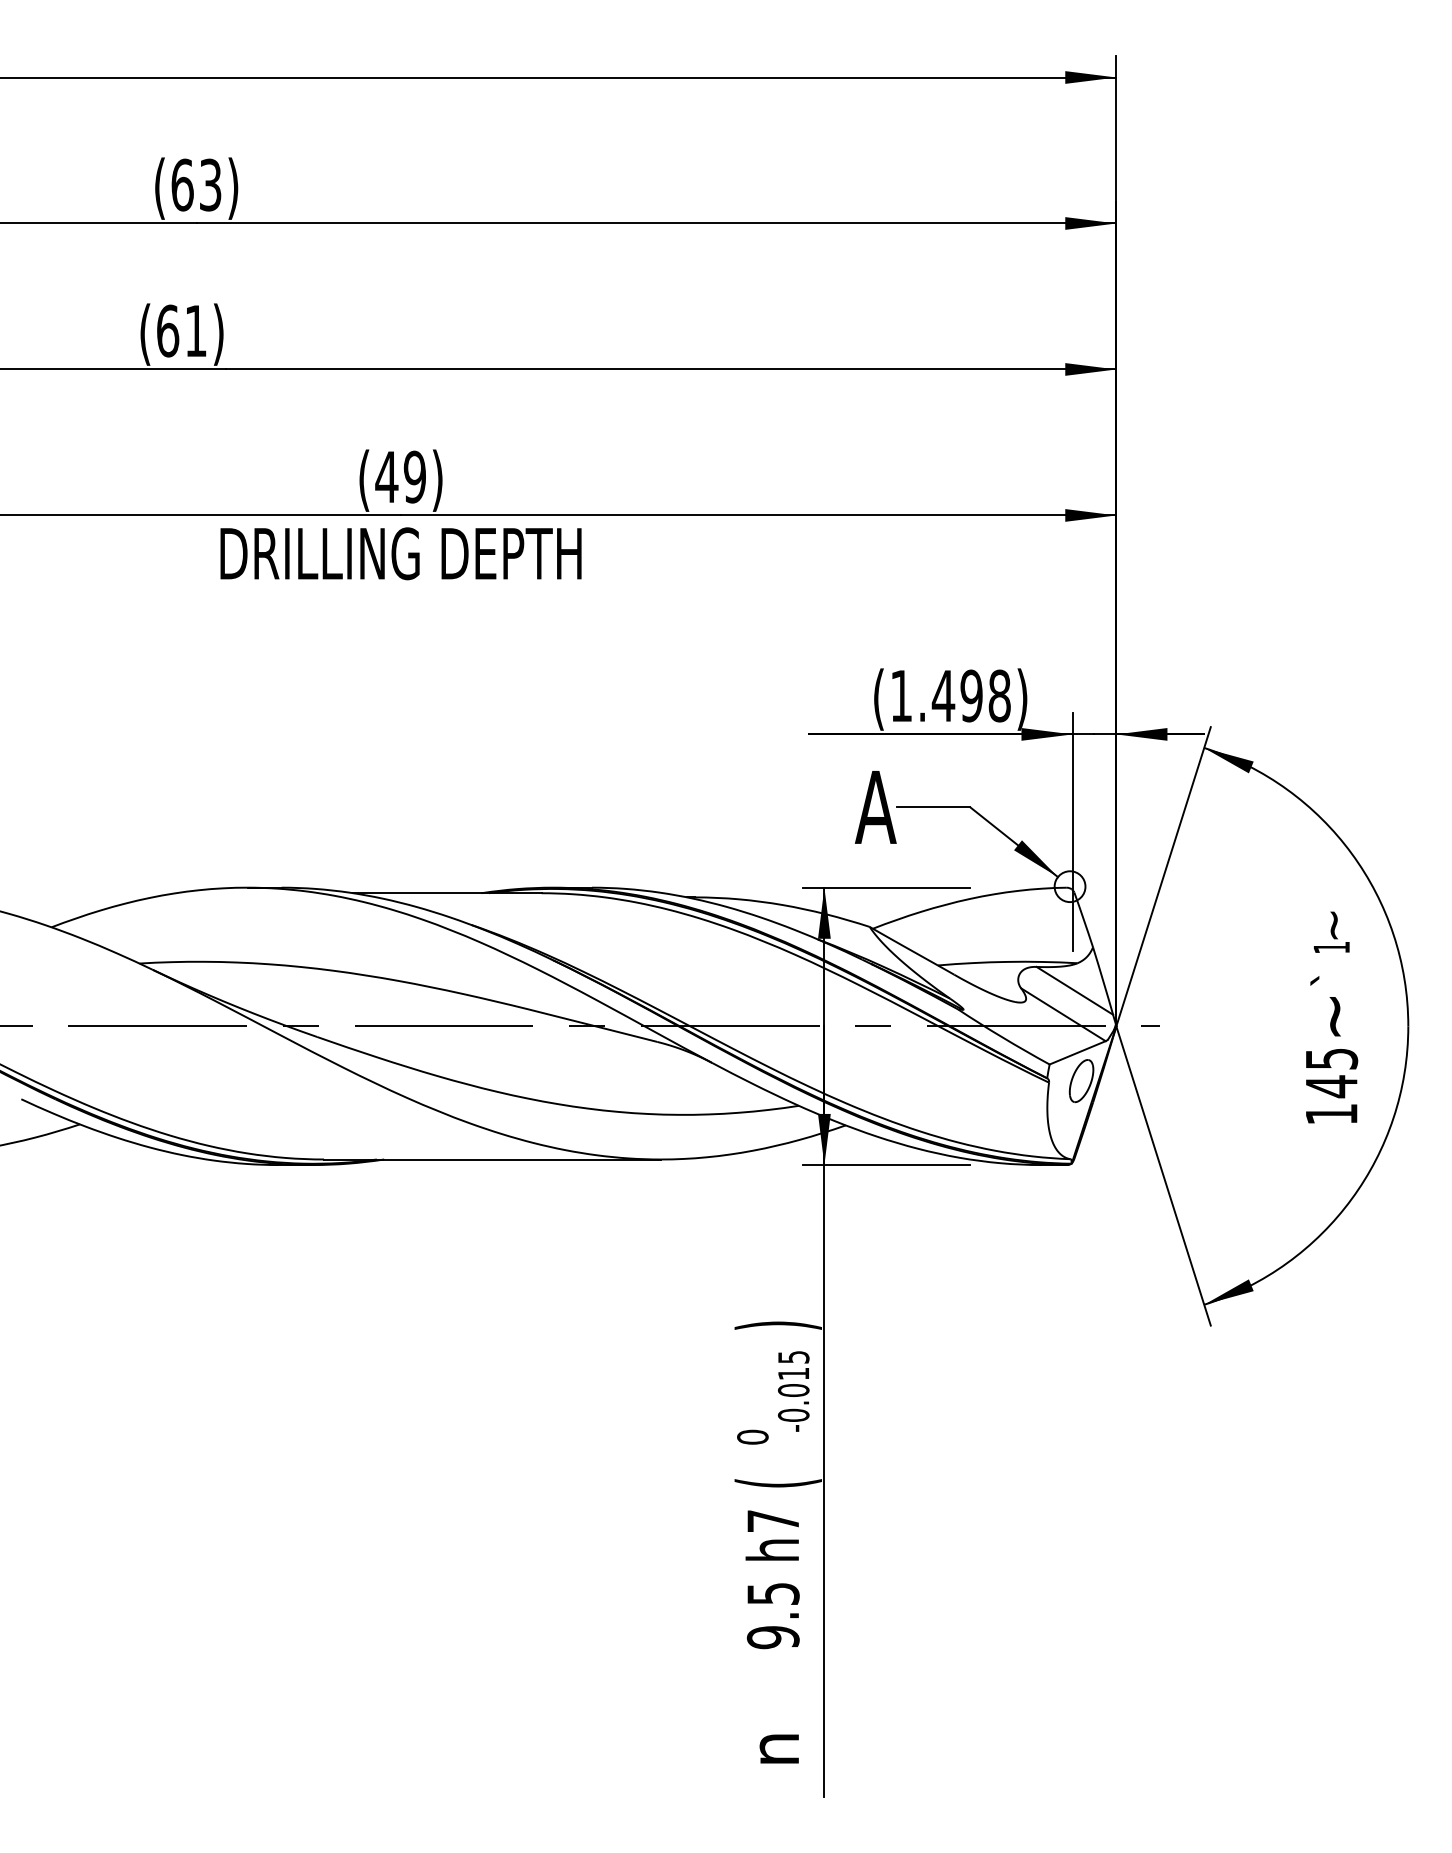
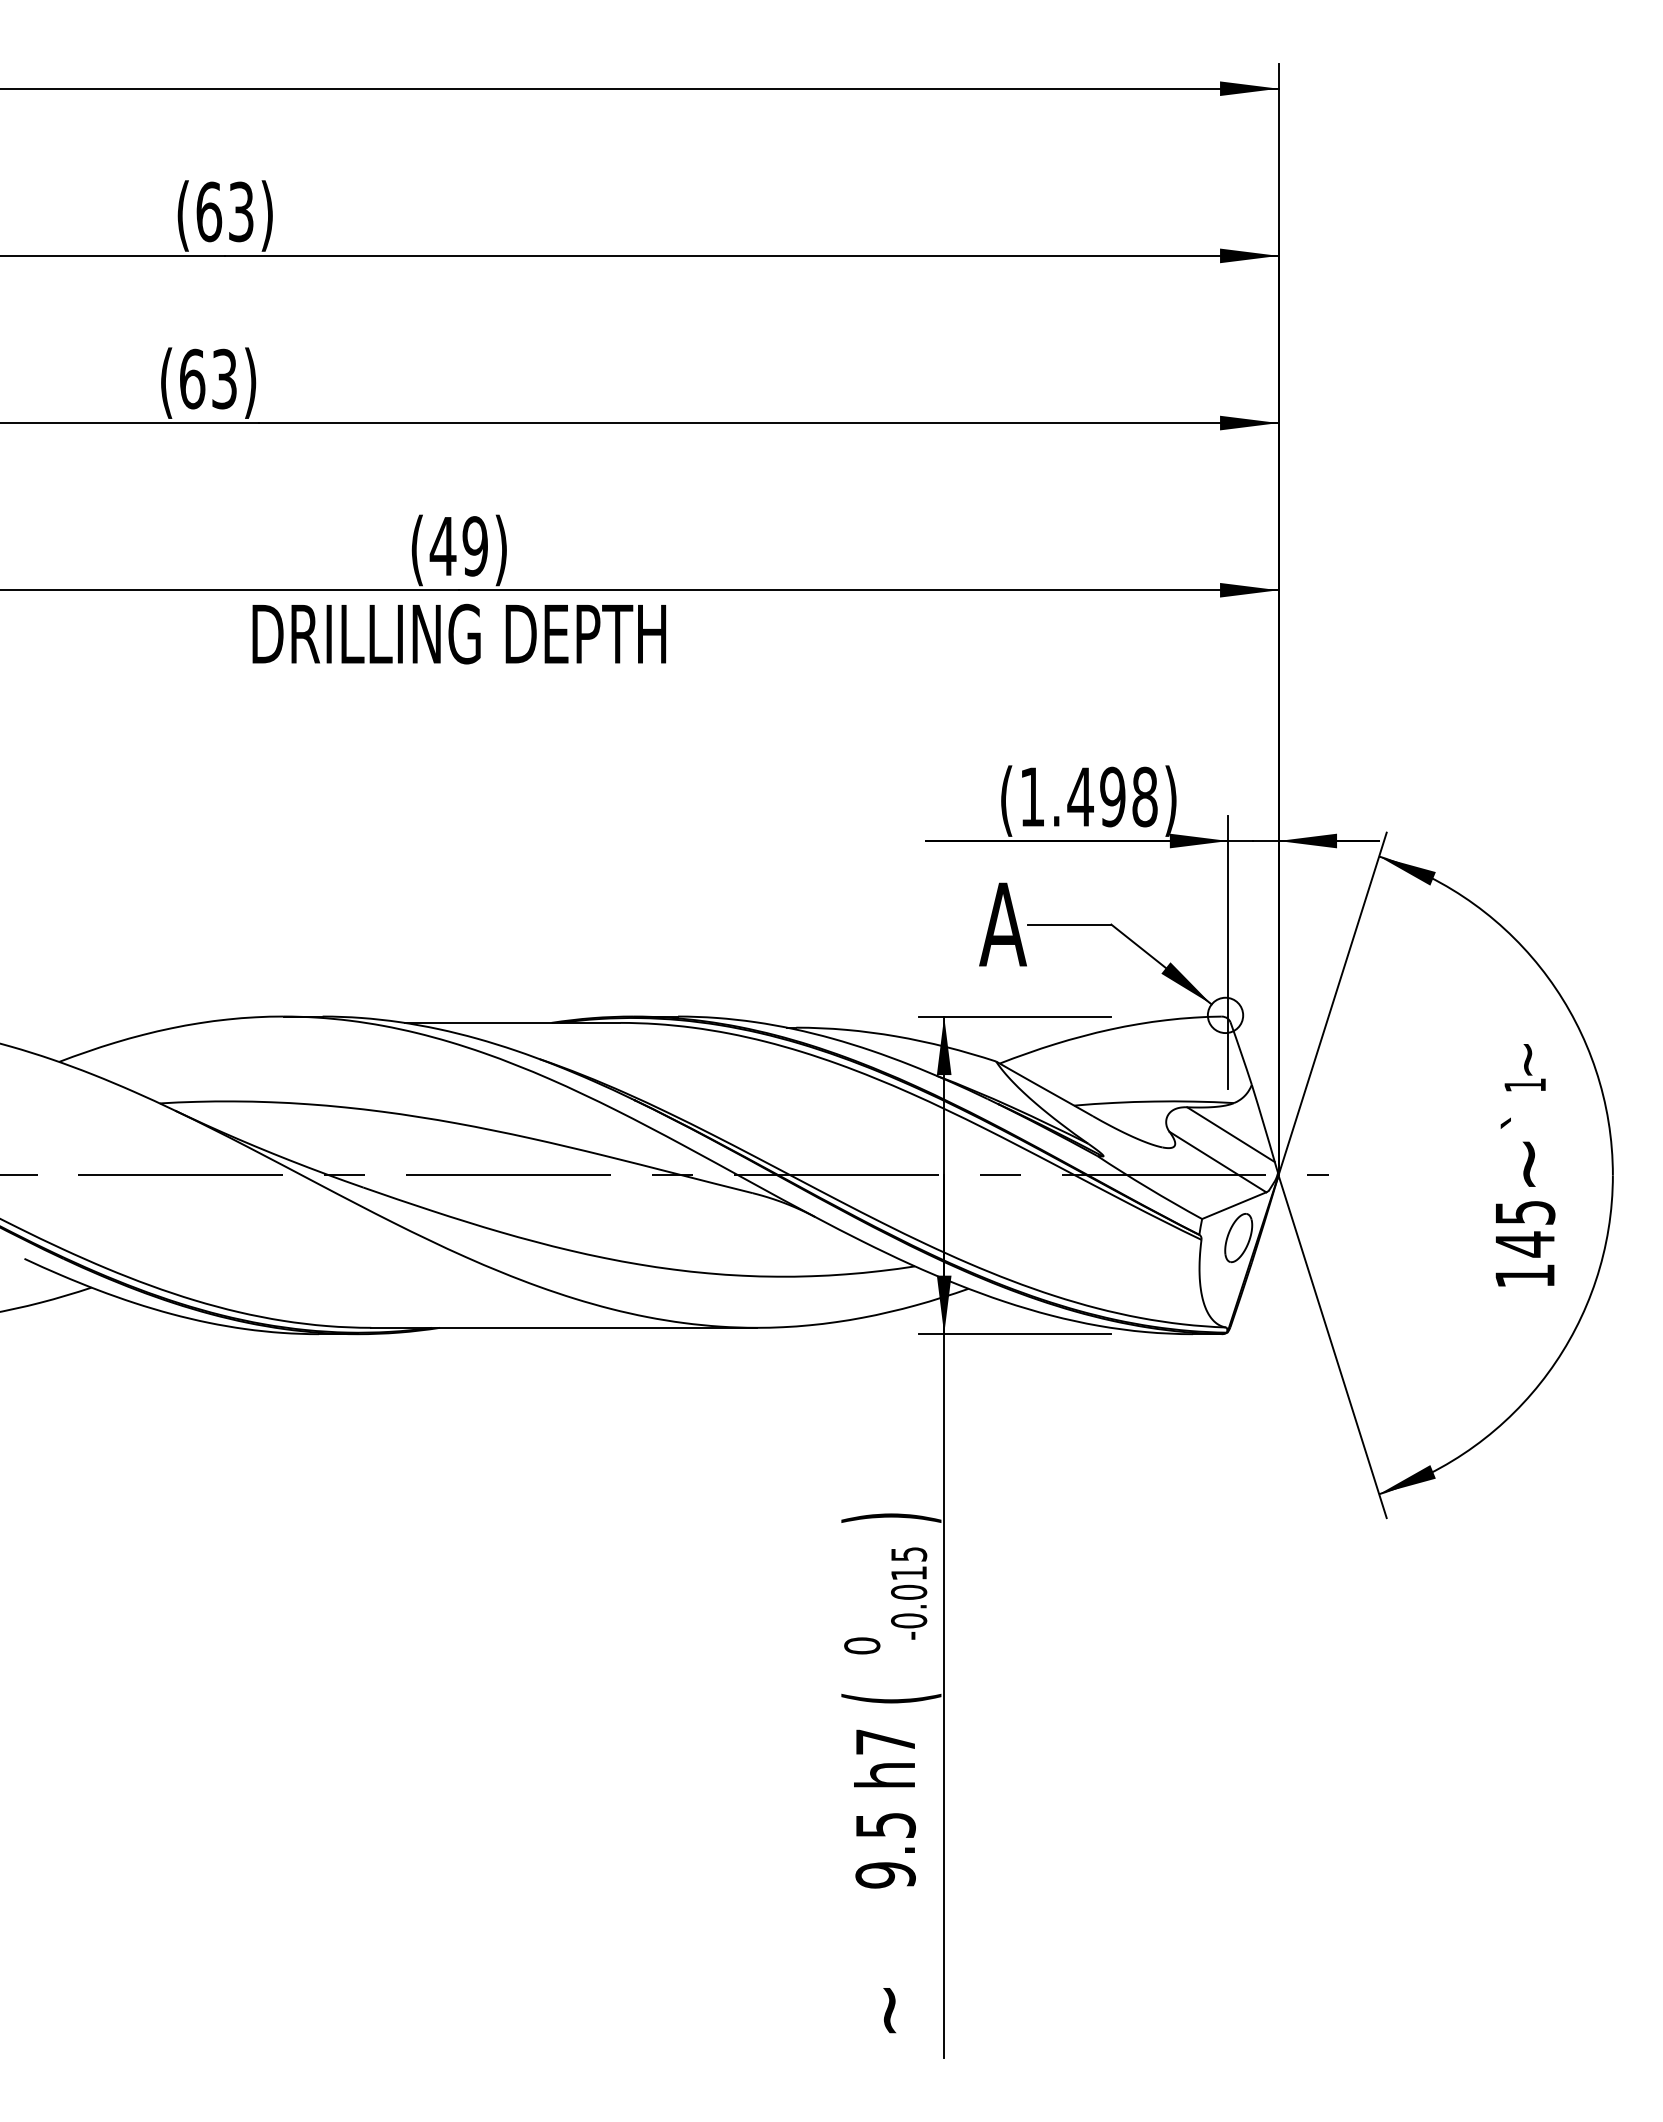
text: (195, 330) -> (224, 378), (61) -> (63)
text: (779, 1754) -> (892, 2009), n -> ~

